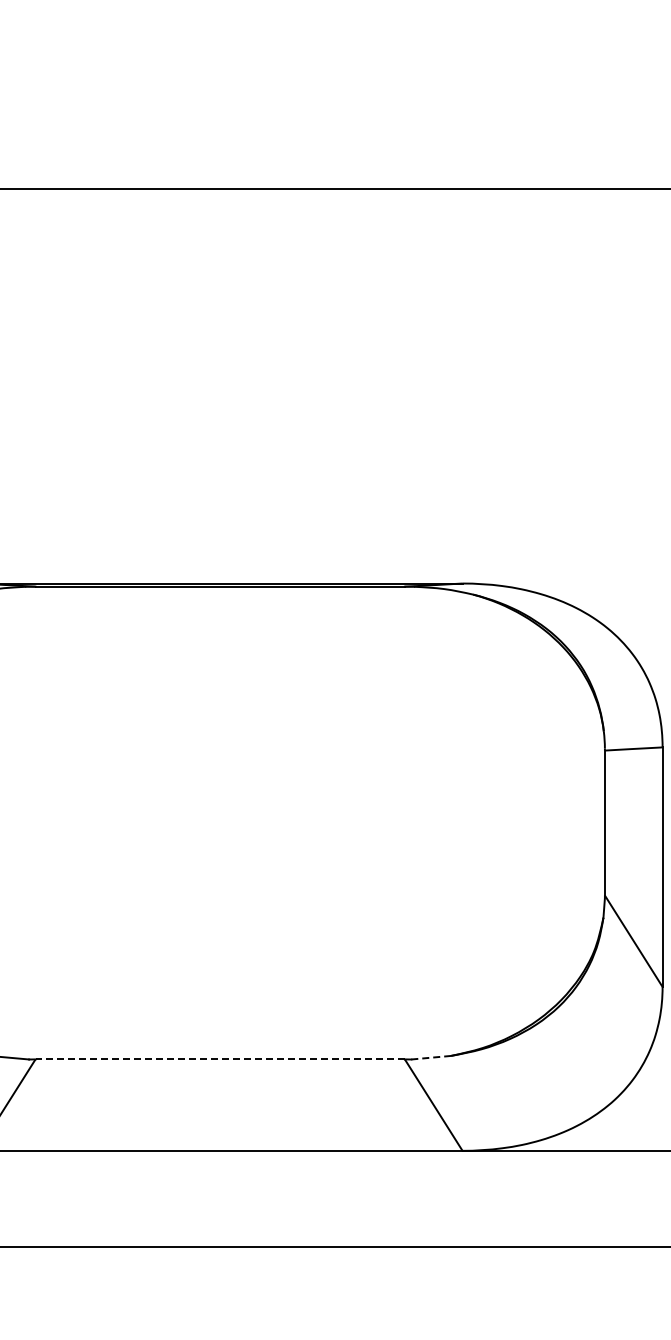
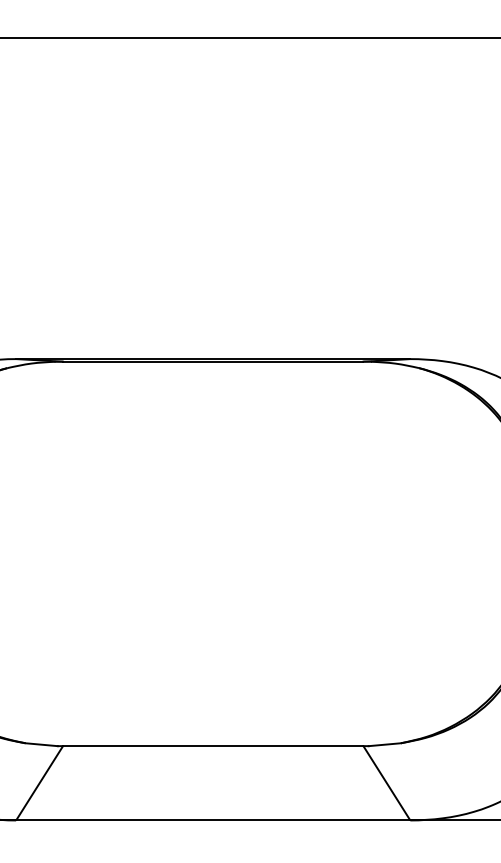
line: (431, 1057) -> (385, 744), dashed -> solid
line: (220, 1059) -> (213, 746), dashed -> solid

